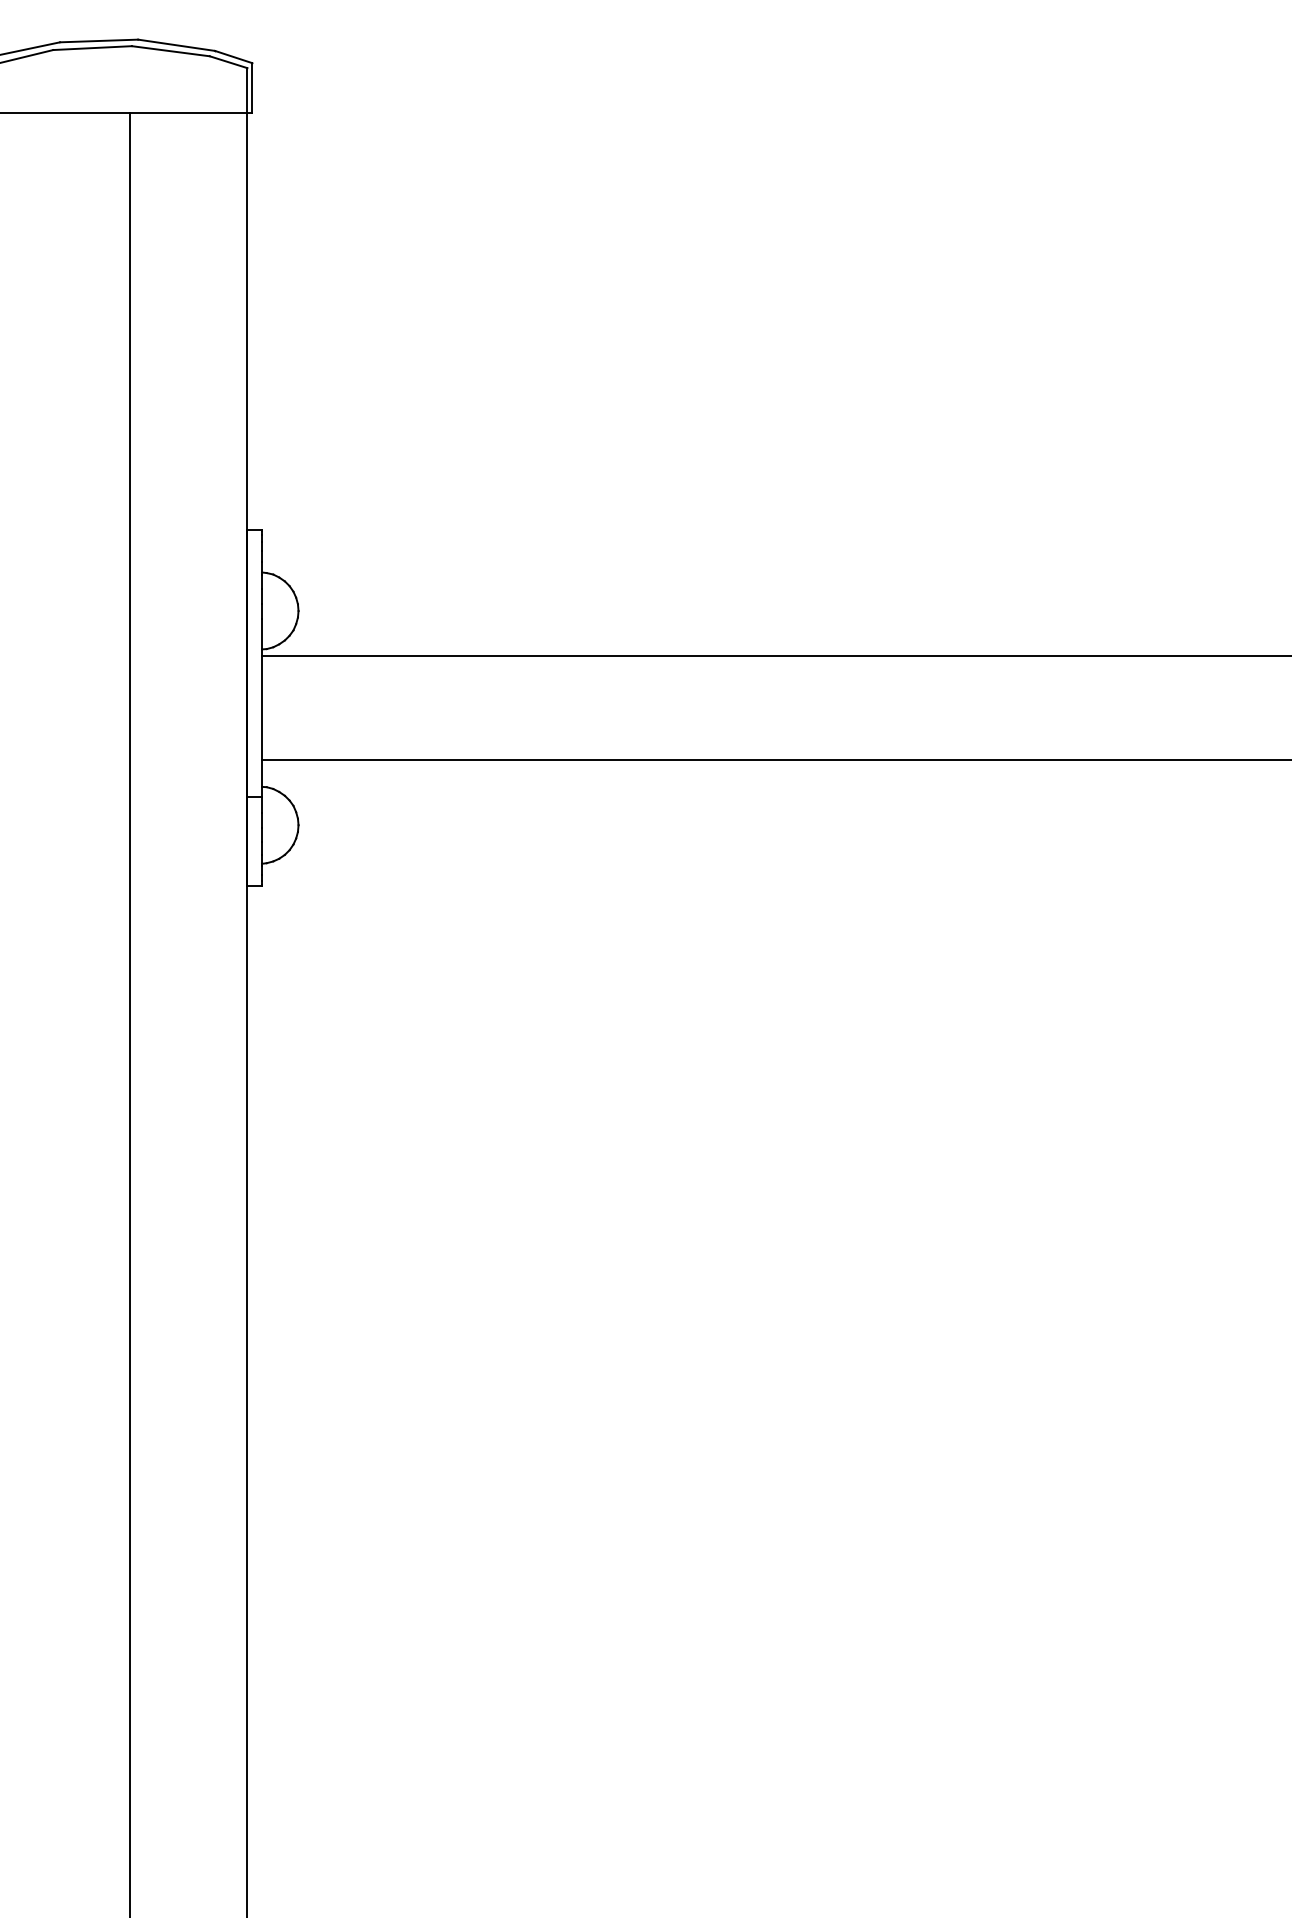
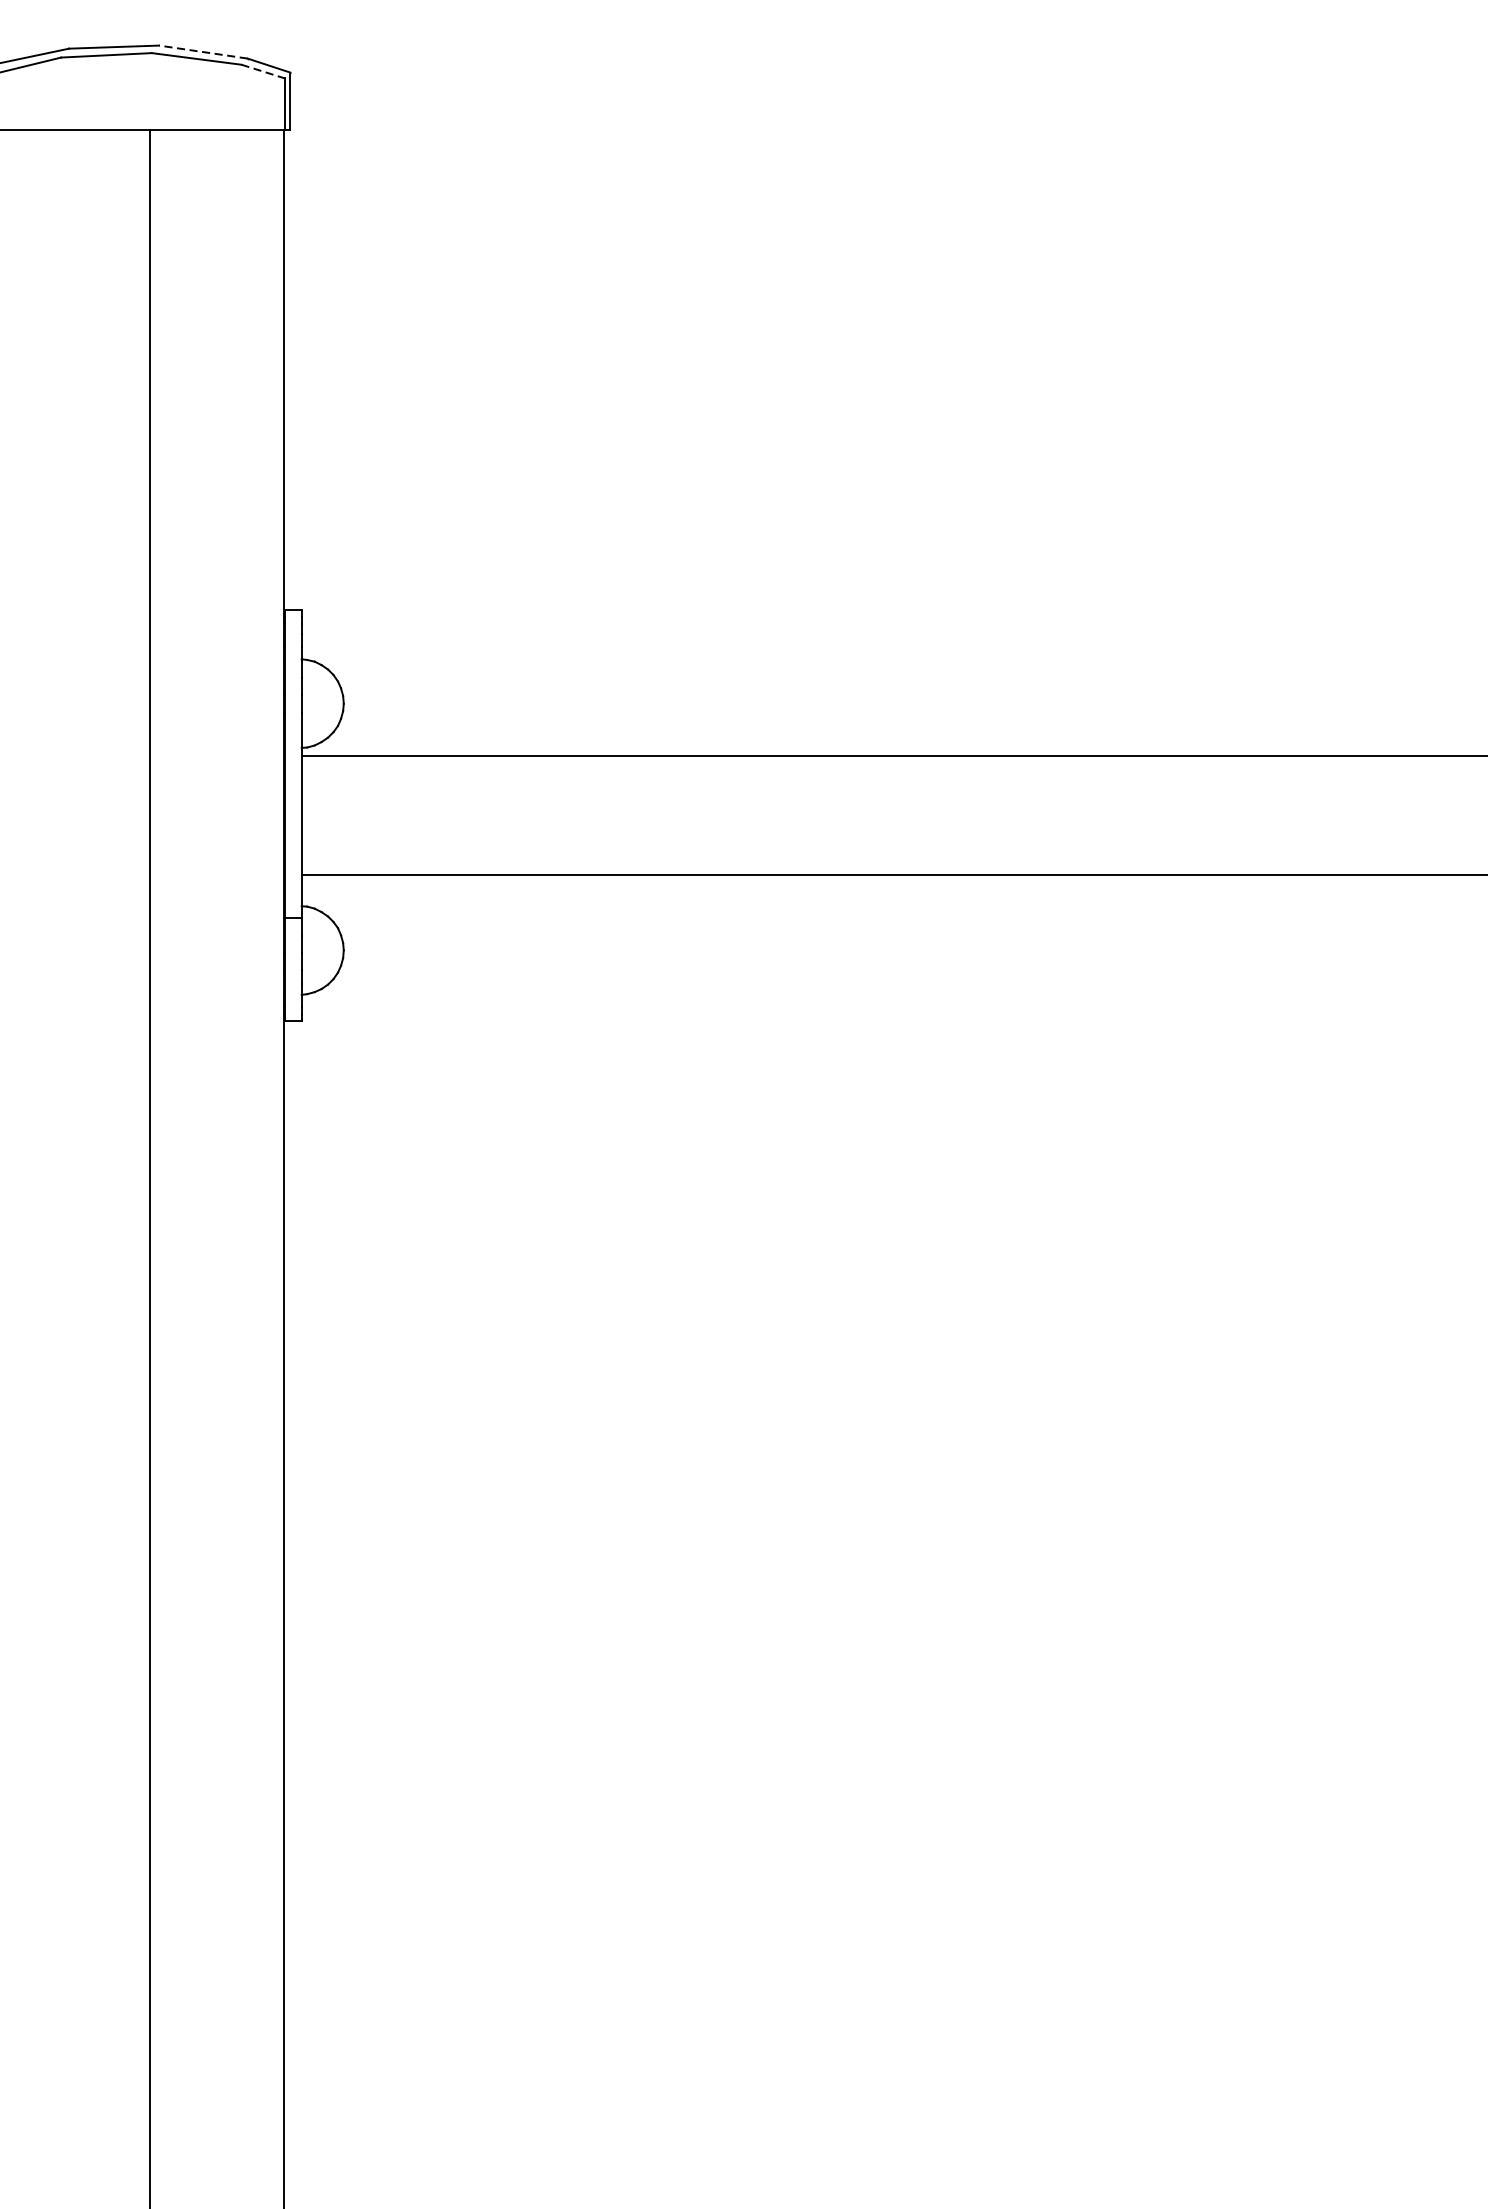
line: (176, 45) -> (203, 52), solid -> dashed
line: (228, 62) -> (263, 71), solid -> dashed

